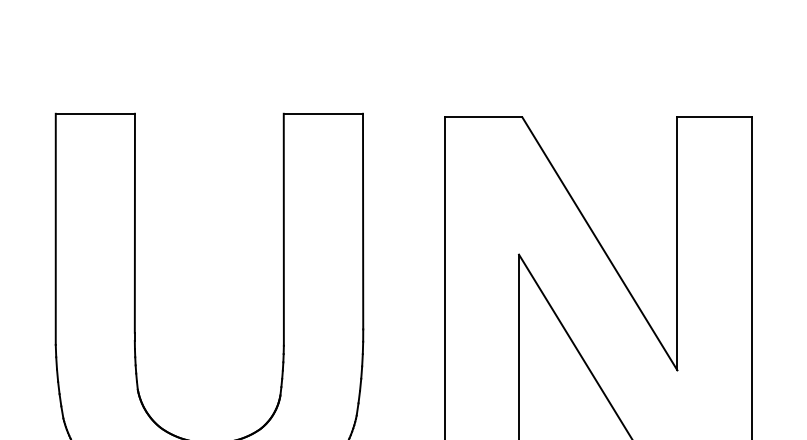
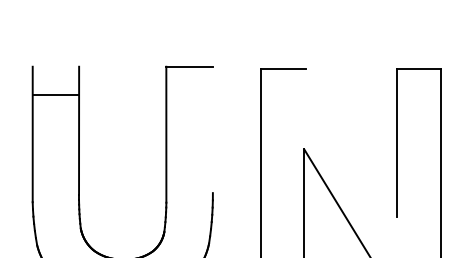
line: (94, 113) -> (55, 94), moved
line: (362, 220) -> (212, 129), removed
line: (599, 243) -> (351, 142), removed

